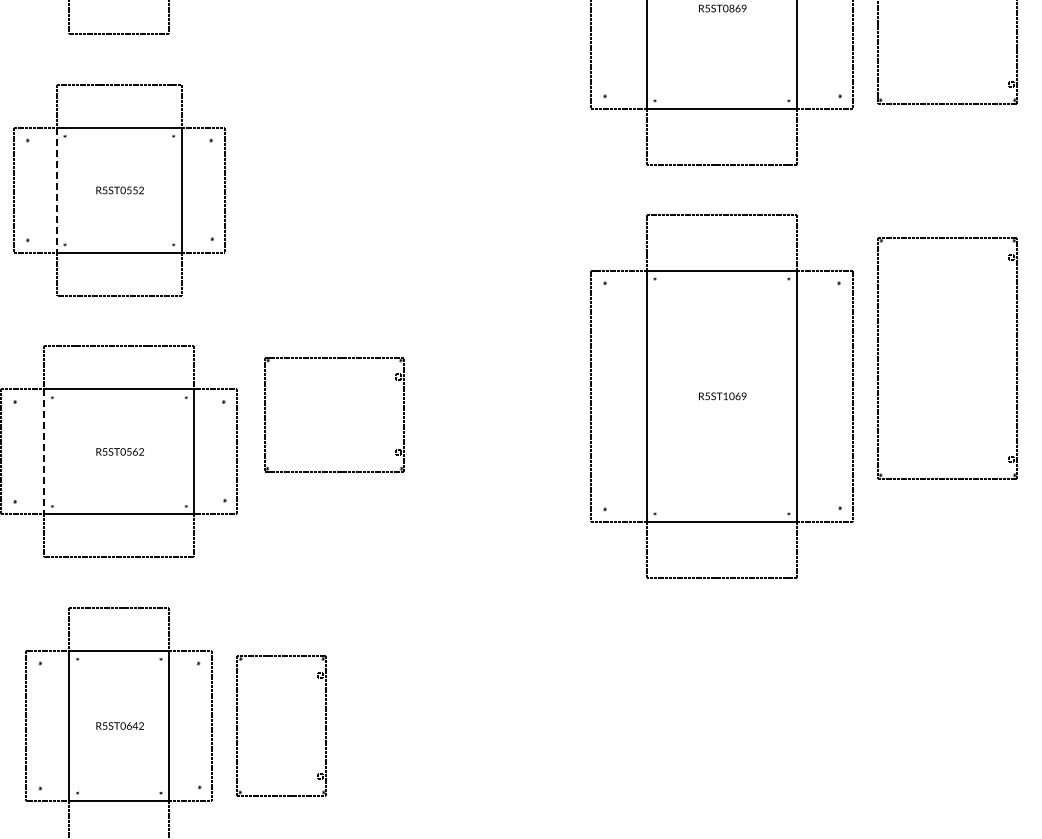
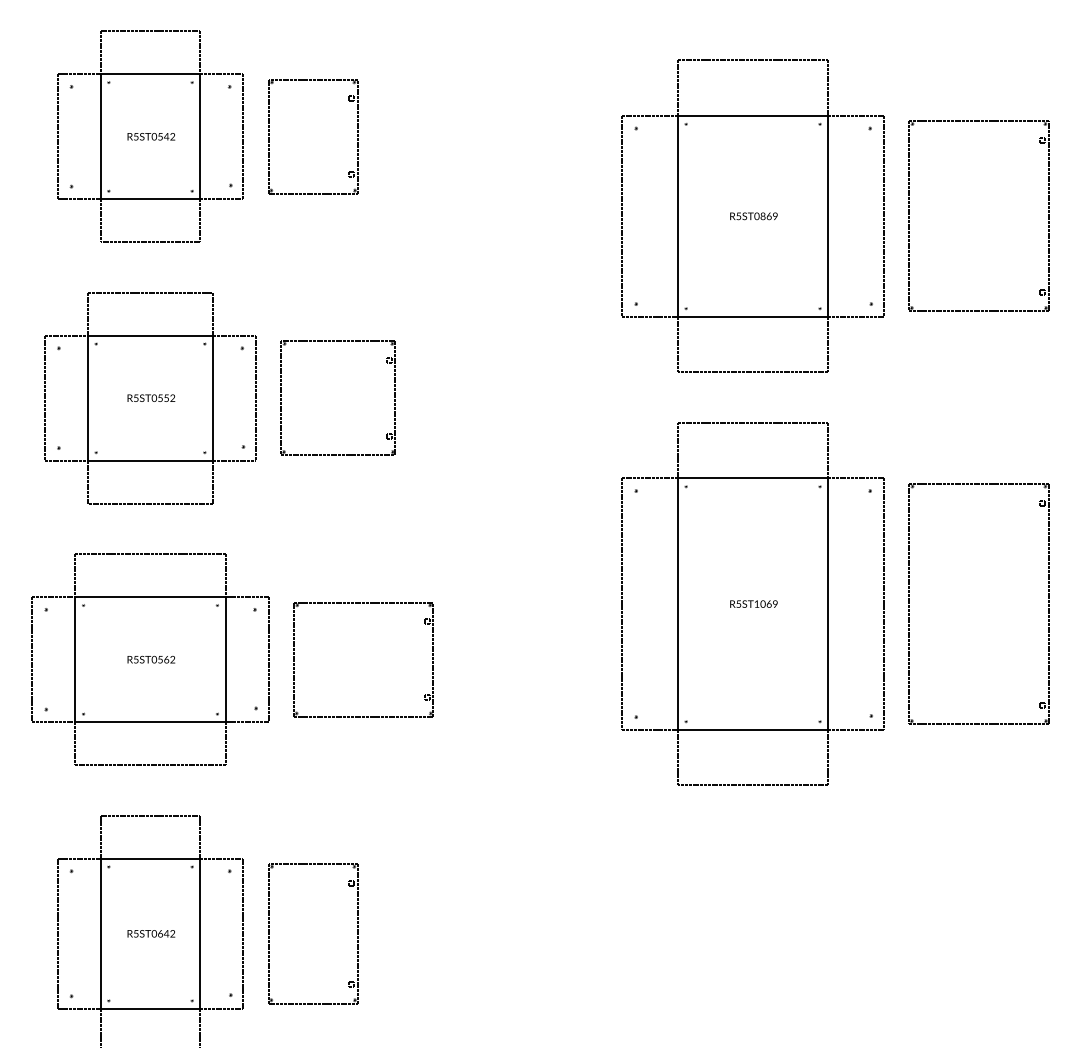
part: (306, 133) -> (337, 341), added
line: (57, 190) -> (88, 398), dashed -> solid
part: (878, 357) -> (909, 603), moved
part: (334, 358) -> (363, 603), moved
line: (44, 451) -> (75, 659), dashed -> solid

